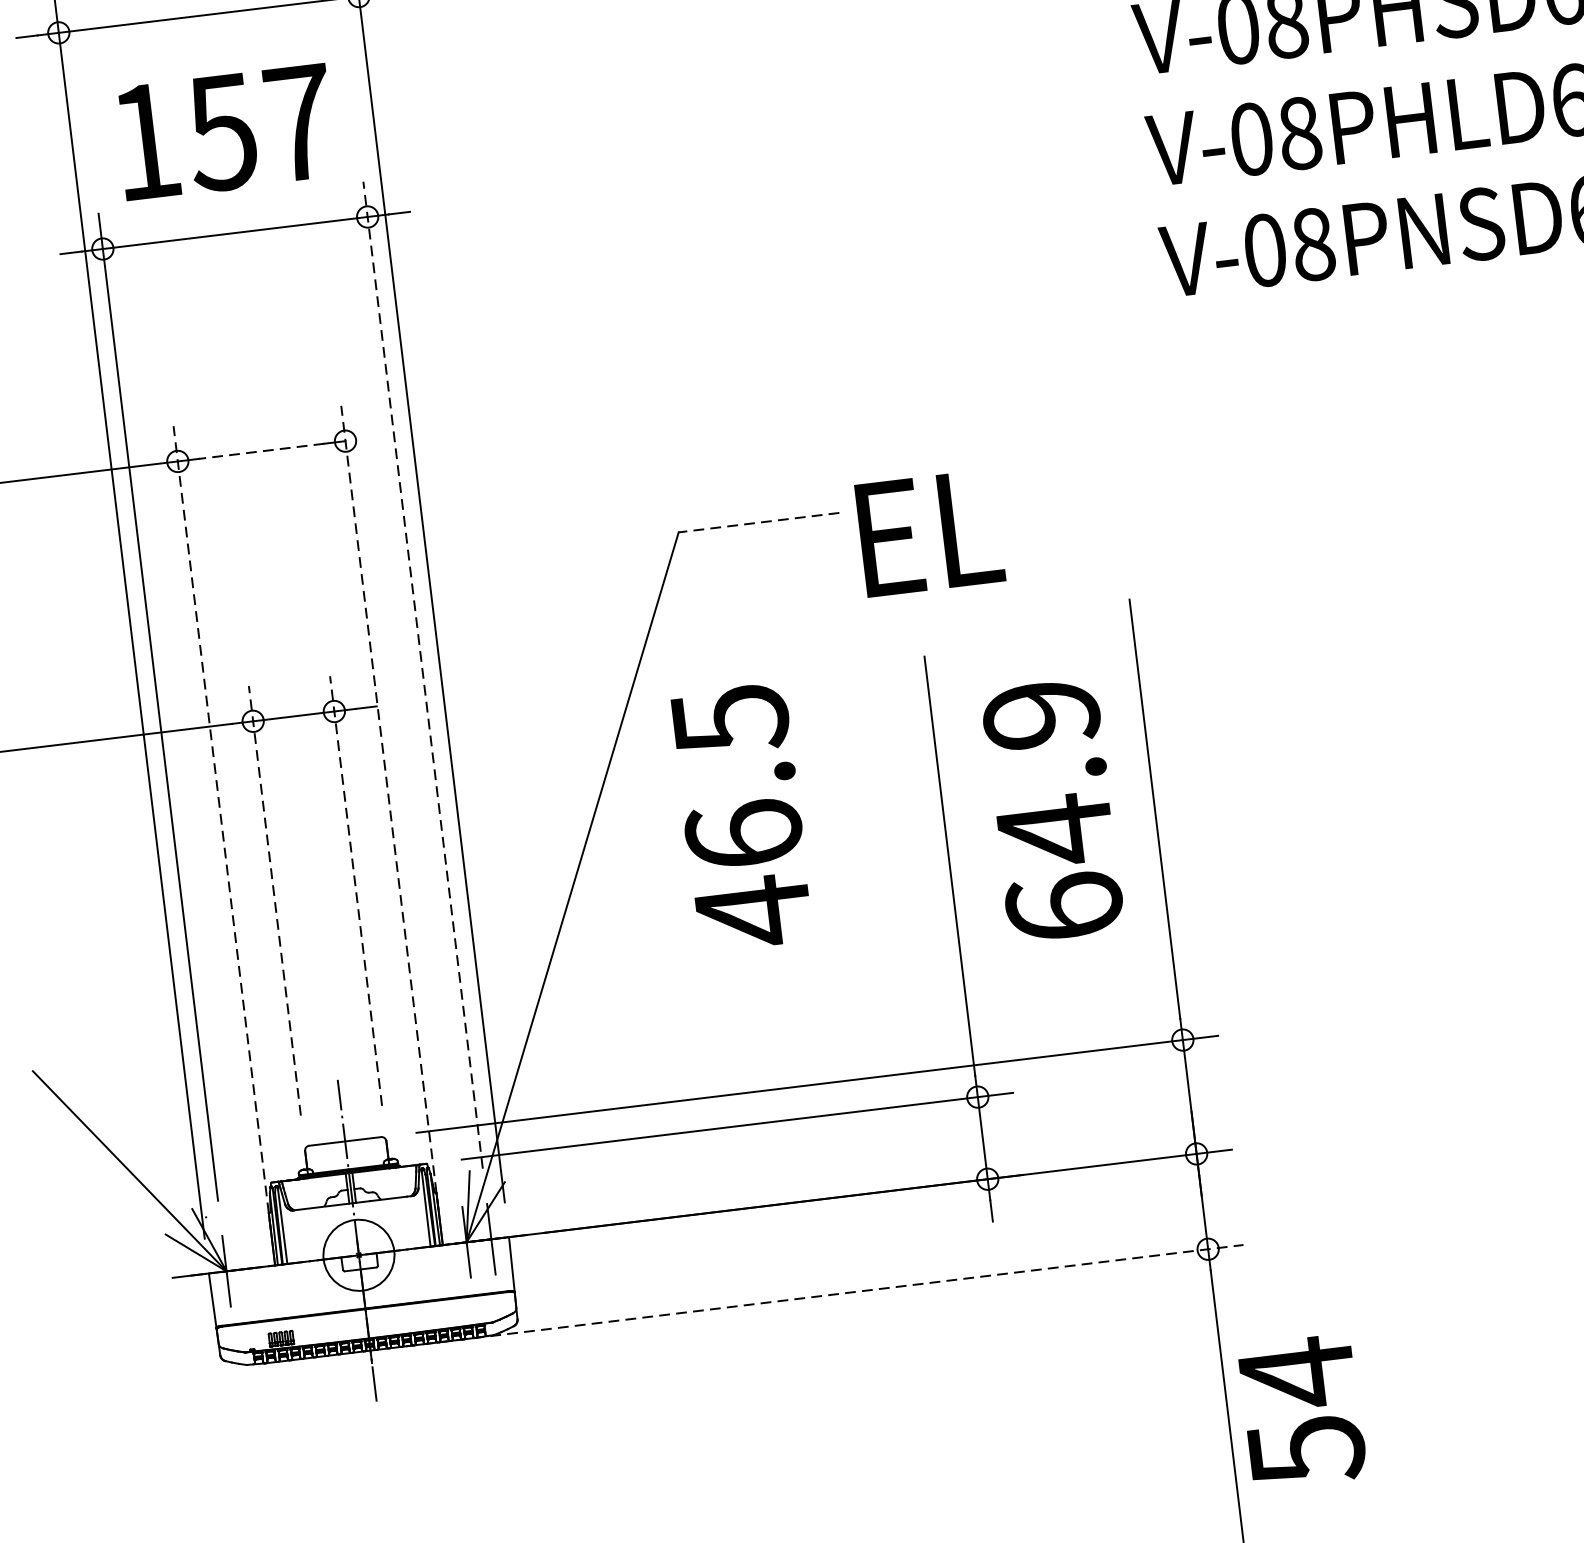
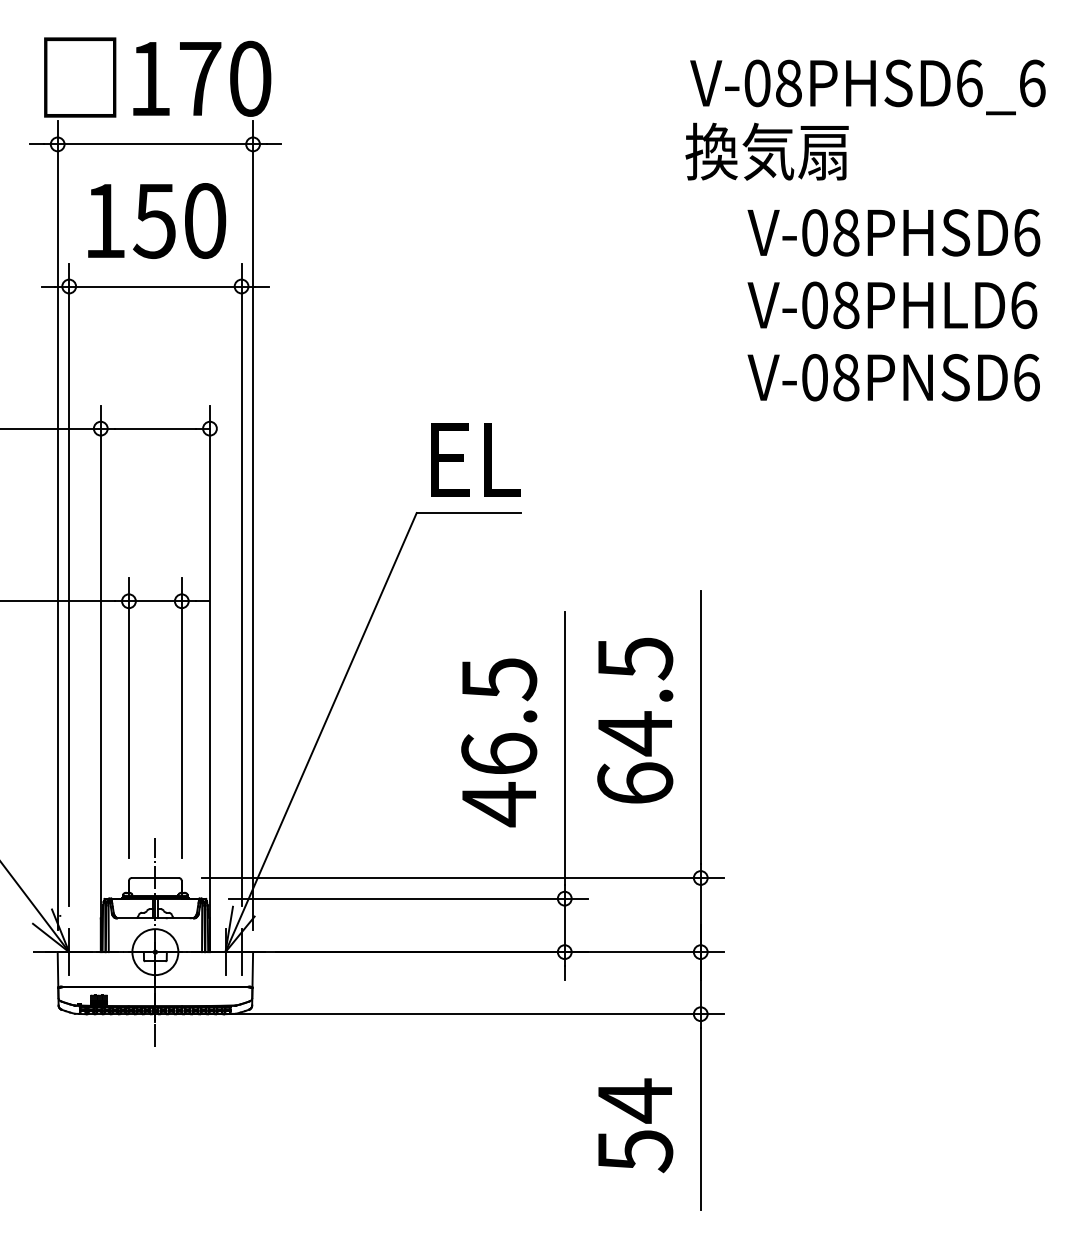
text: (299, 122) -> (205, 220), 157 -> 150
line: (261, 451) -> (155, 428), dashed -> solid
line: (758, 523) -> (468, 513), dashed -> solid
text: (929, 532) -> (475, 459), moved
line: (422, 674) -> (241, 584), dashed -> solid
text: (1041, 715) -> (635, 658), 64.9 -> 64.5
line: (389, 808) -> (209, 667), dashed -> solid
text: (742, 816) -> (499, 742), moved
line: (221, 828) -> (100, 667), dashed -> solid
line: (355, 891) -> (181, 718), dashed -> solid
line: (274, 901) -> (128, 718), dashed -> solid
line: (825, 1296) -> (451, 1014), dashed -> solid
text: (1302, 1411) -> (635, 1125), moved

